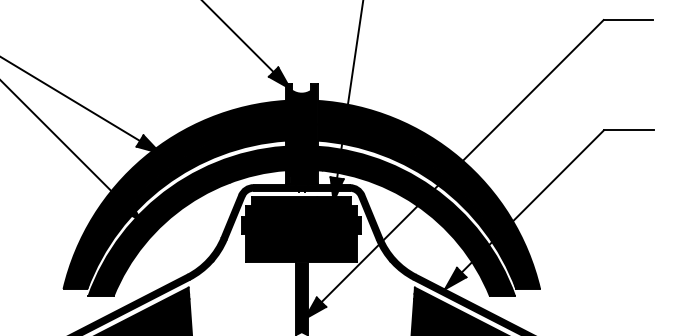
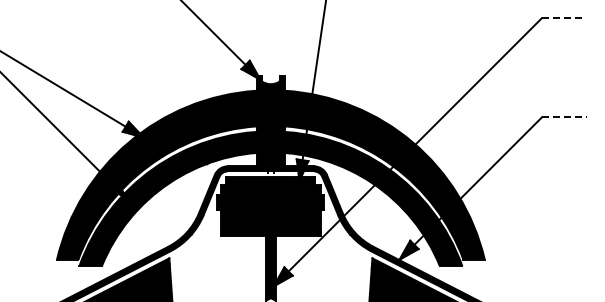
line: (628, 20) -> (564, 18), solid -> dashed
line: (628, 130) -> (564, 117), solid -> dashed

